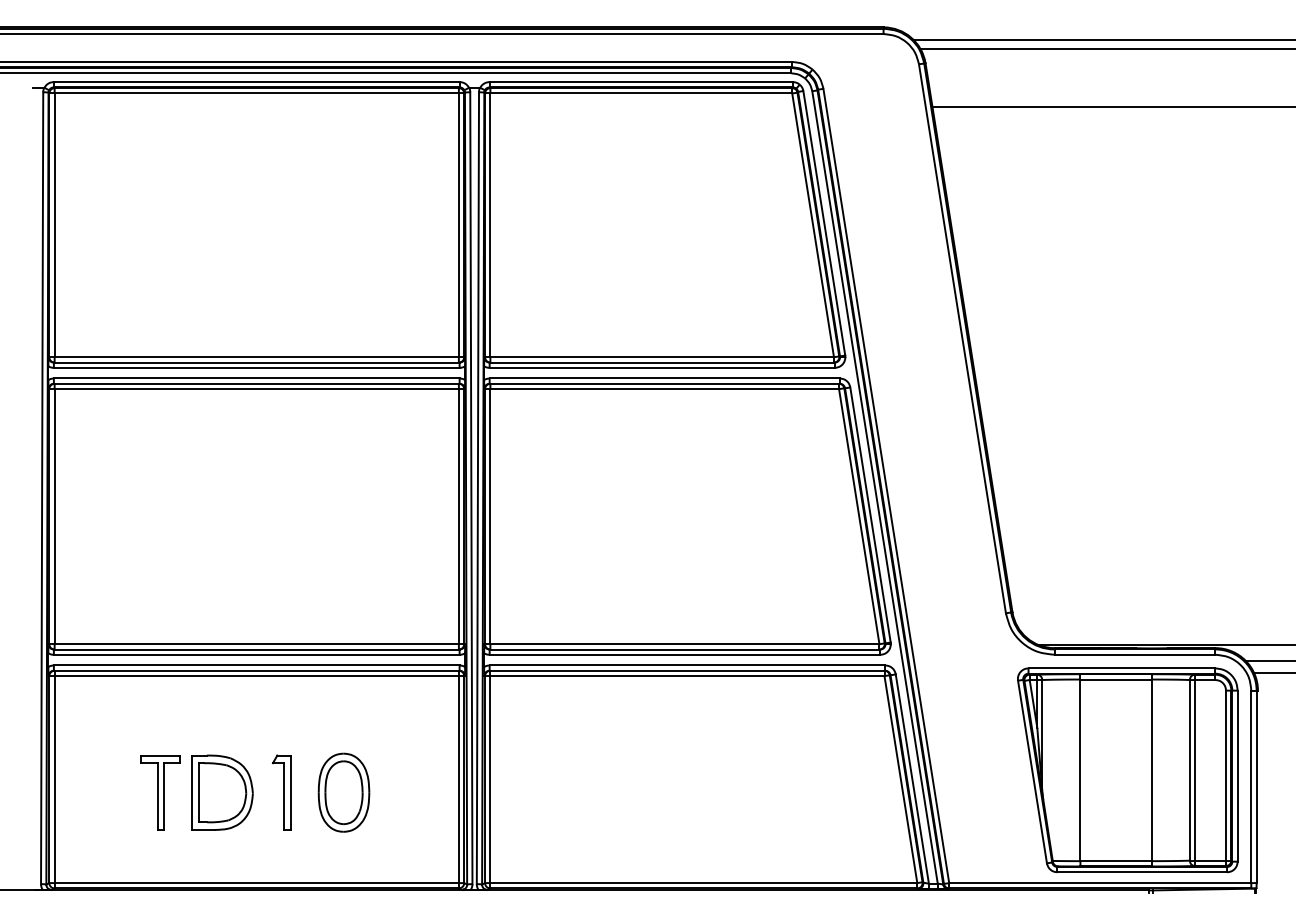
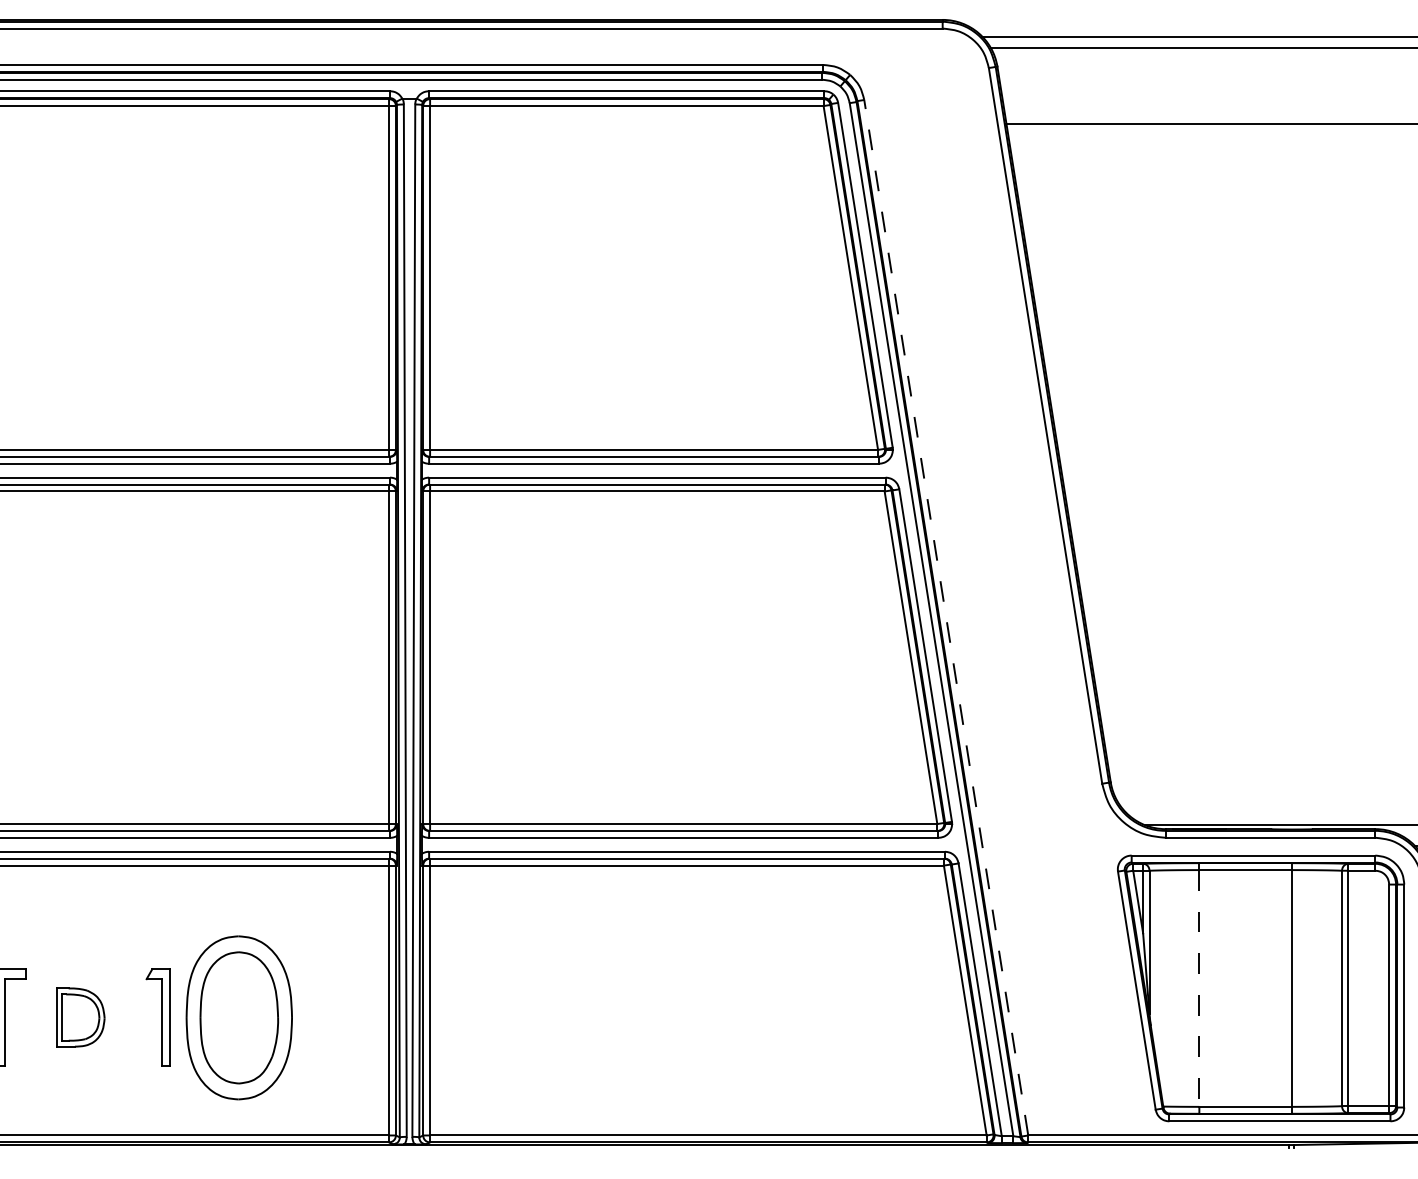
line: (886, 485) -> (946, 617), solid -> dashed
line: (1080, 770) -> (1199, 988), solid -> dashed
part: (222, 792) -> (80, 1017), size x0.6
part: (343, 792) -> (238, 1017), size x1.6

